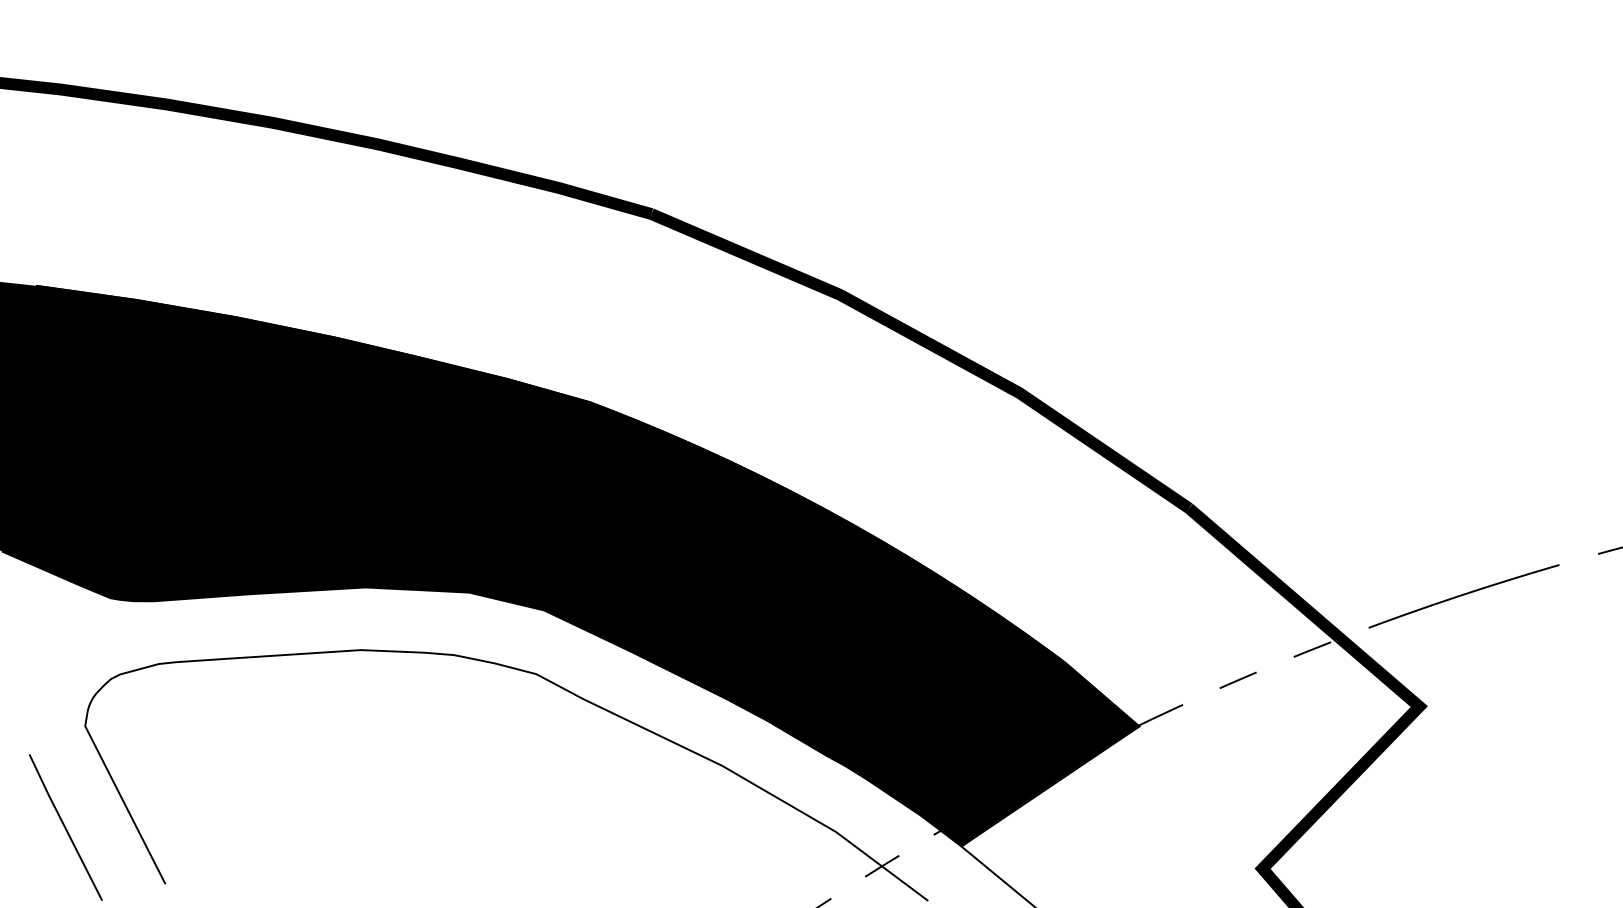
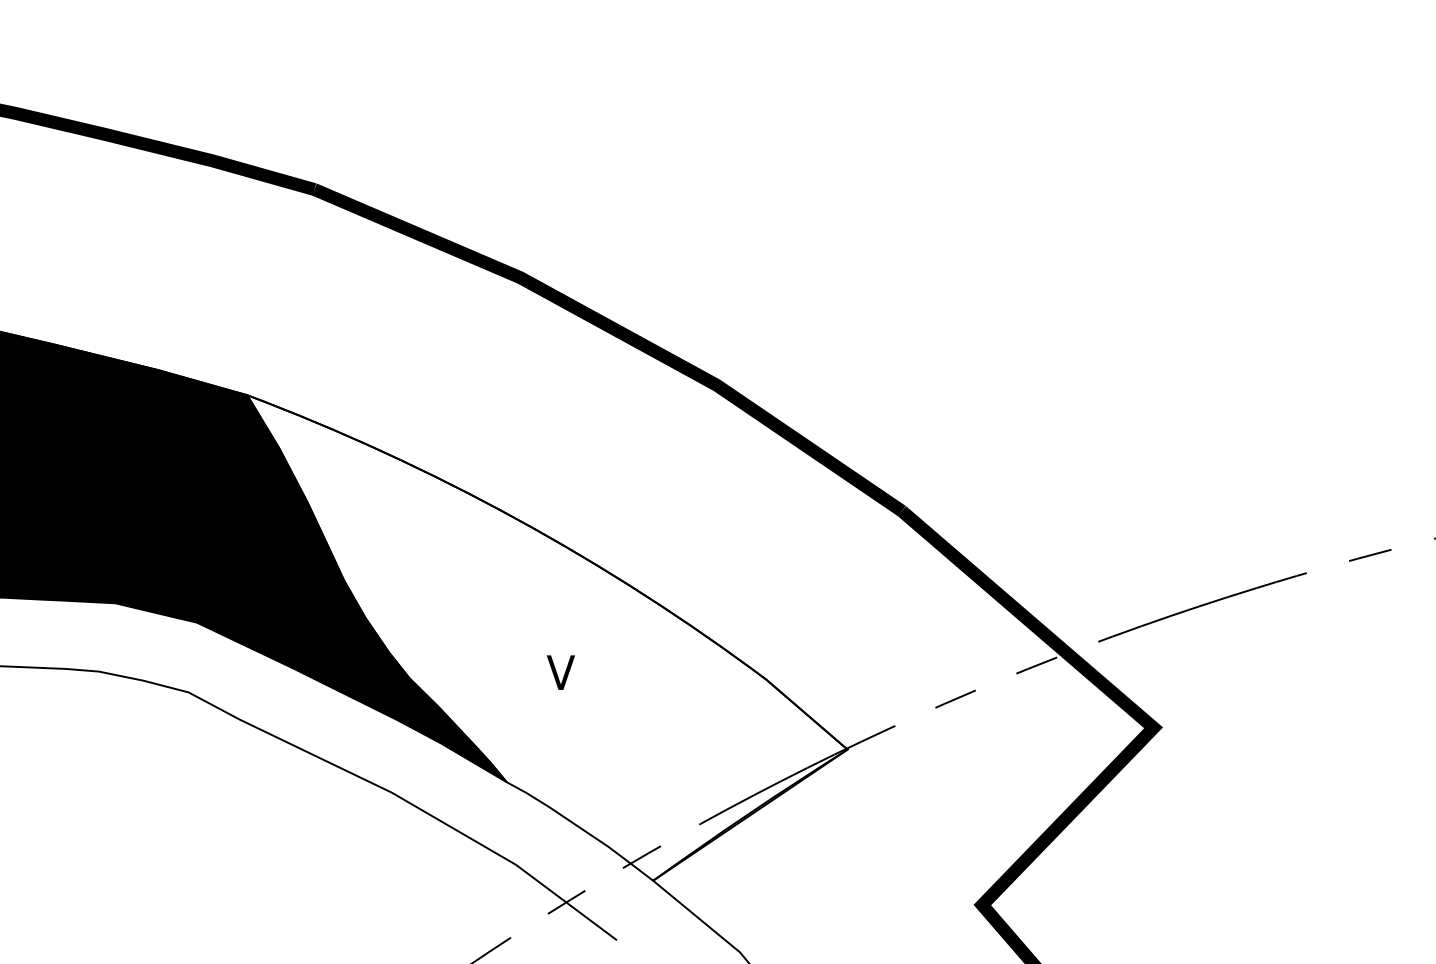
fill: (864, 624) -> (547, 638), removed

